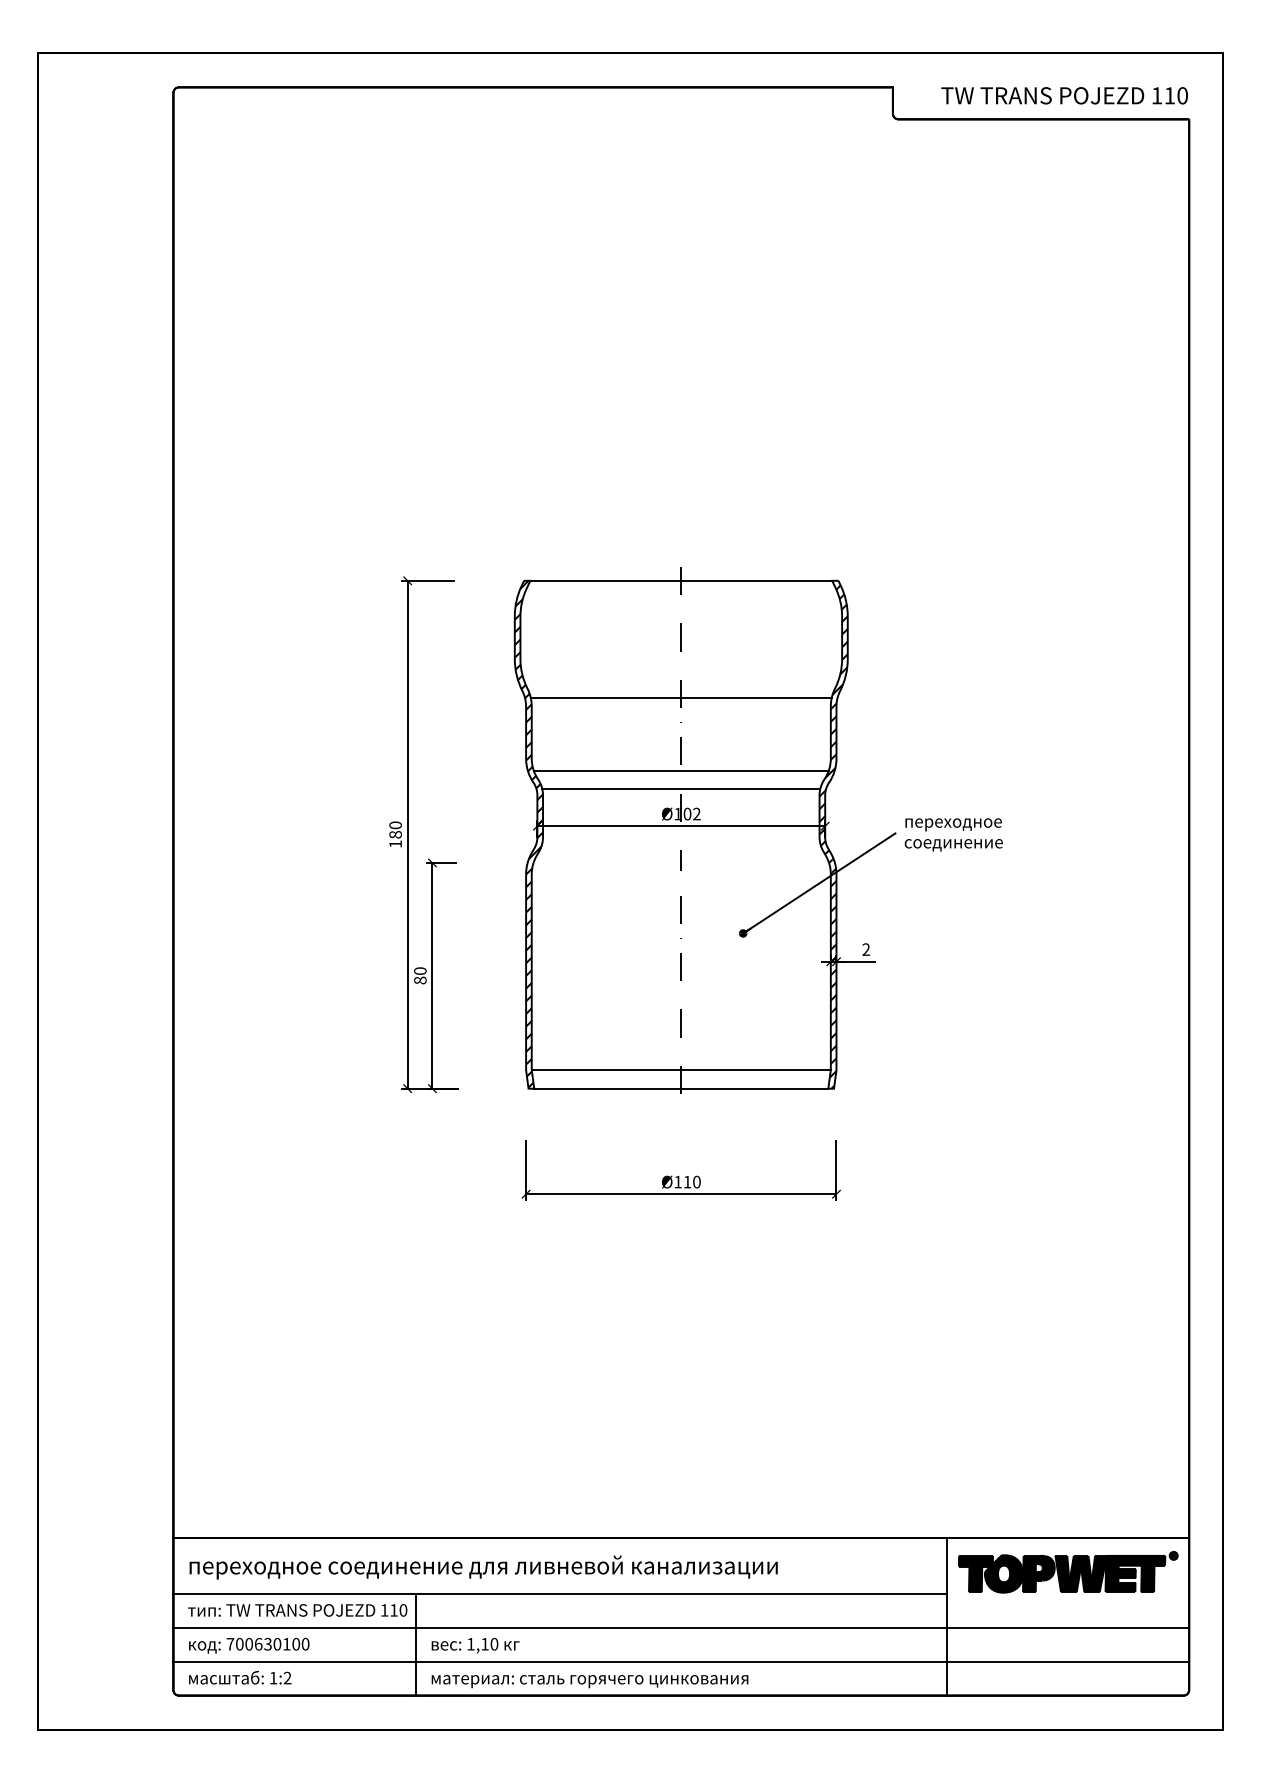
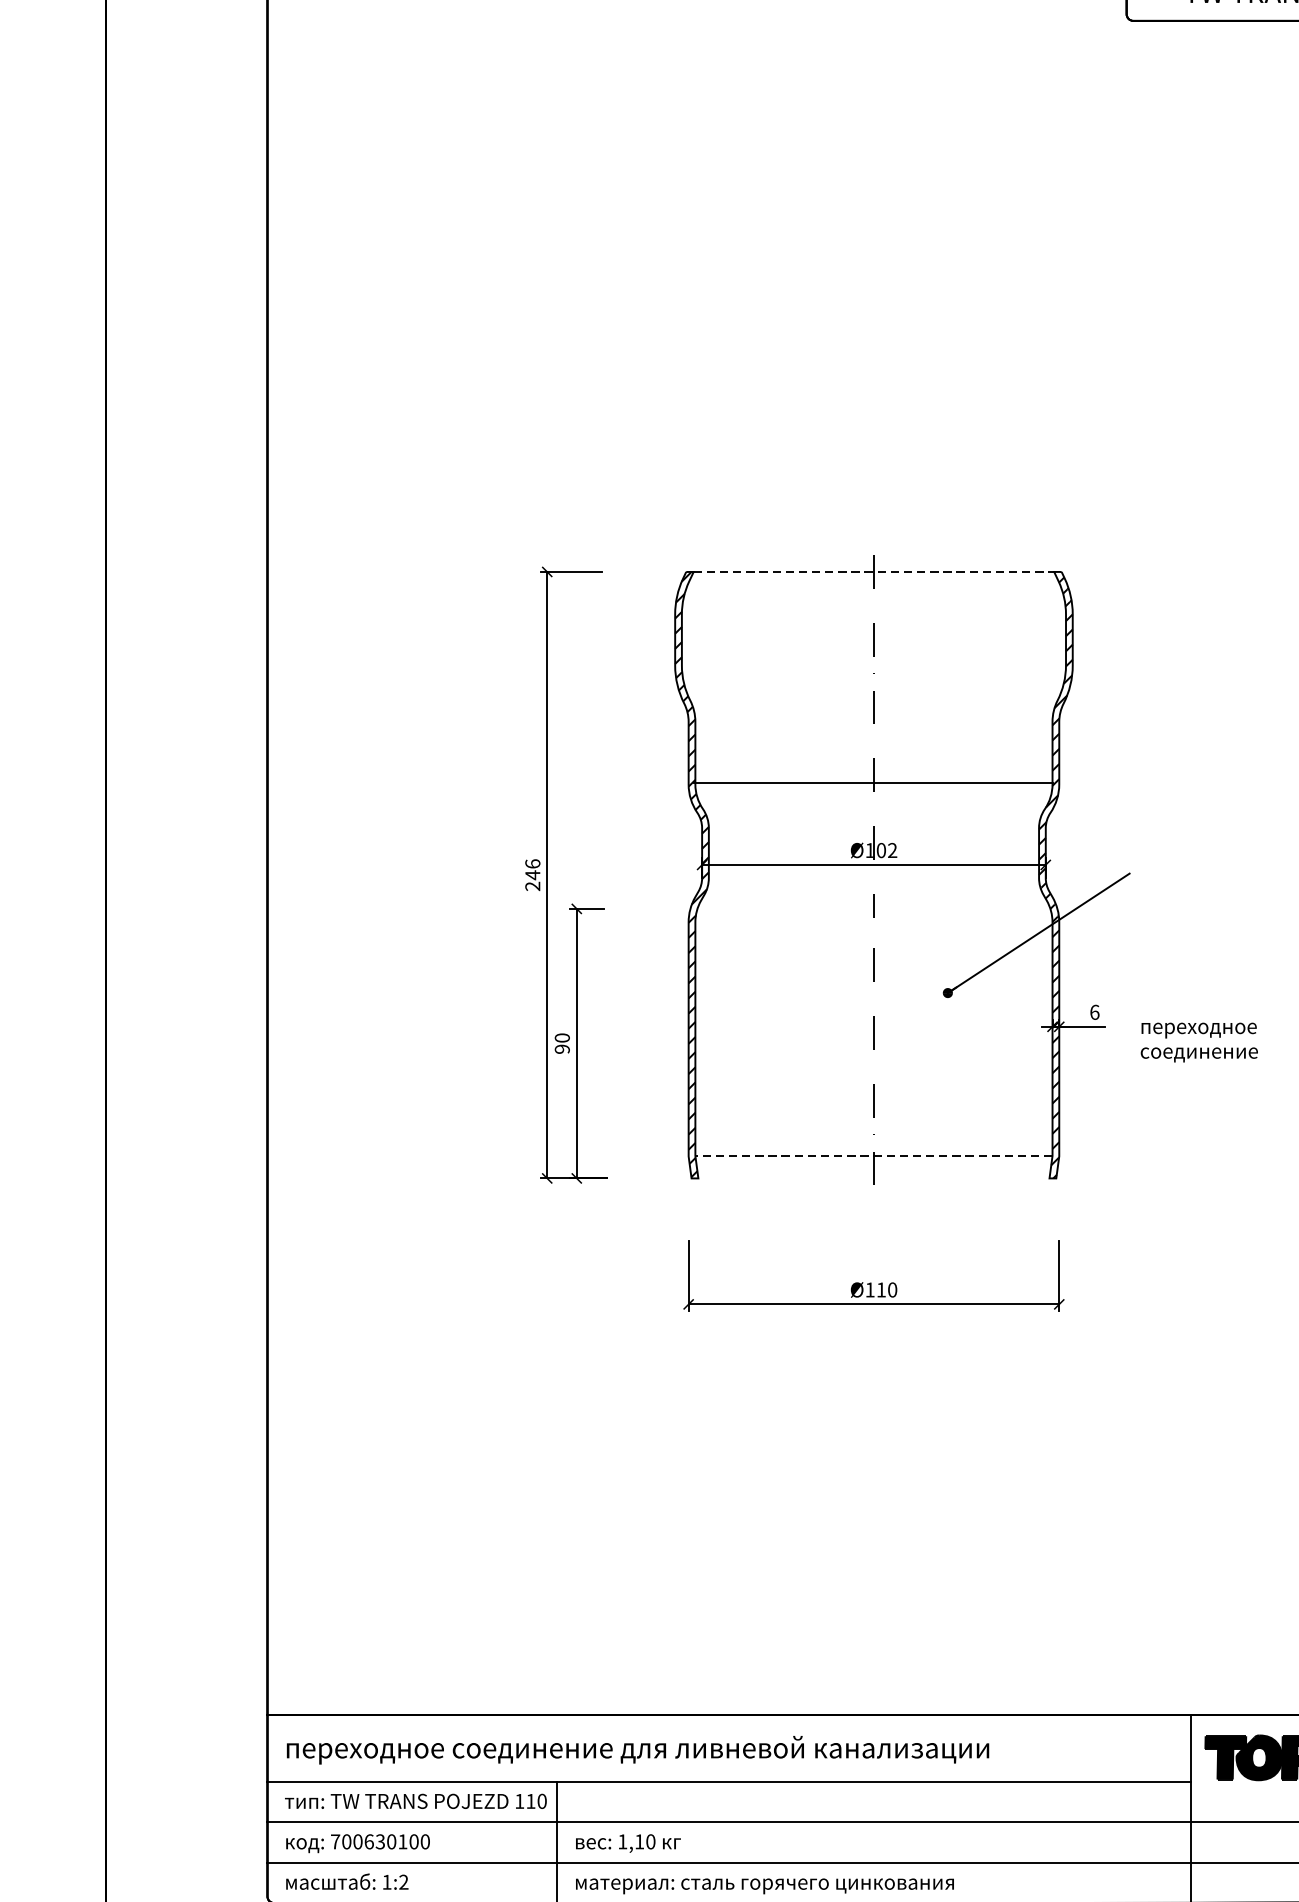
line: (681, 580) -> (874, 571), solid -> dashed
line: (680, 698) -> (873, 782), moved
line: (680, 771) -> (873, 799), removed
line: (681, 788) -> (874, 819), removed
text: (395, 834) -> (532, 874), 180 -> 246
text: (953, 834) -> (1199, 1042), moved
text: (866, 949) -> (1095, 1012), 2 -> 6
text: (420, 980) -> (562, 1049), 80 -> 90
line: (681, 1070) -> (874, 1156), solid -> dashed
line: (681, 1088) -> (874, 1178), removed

